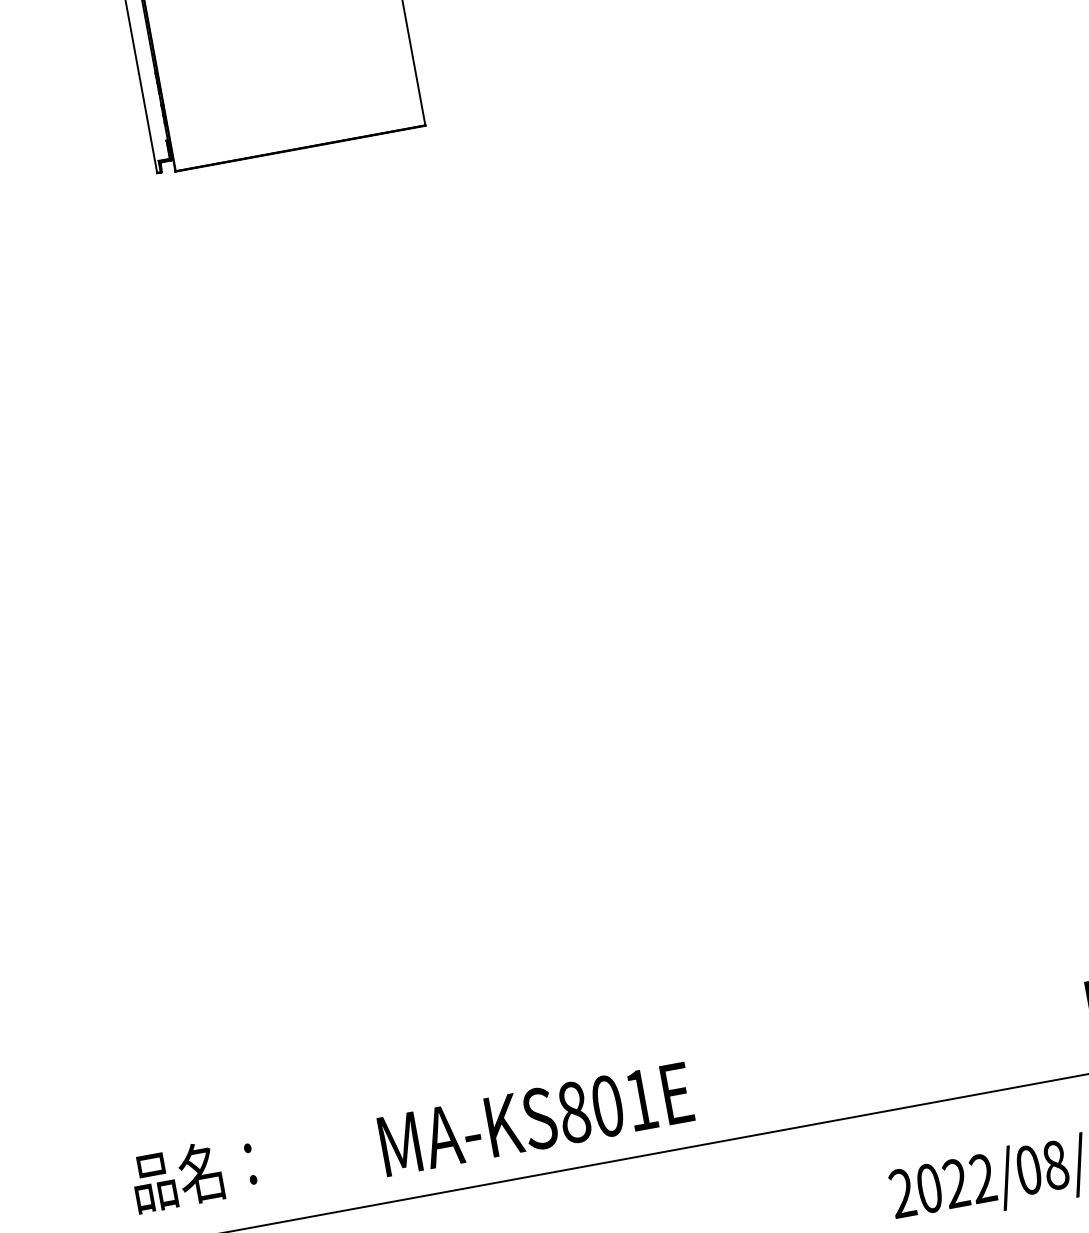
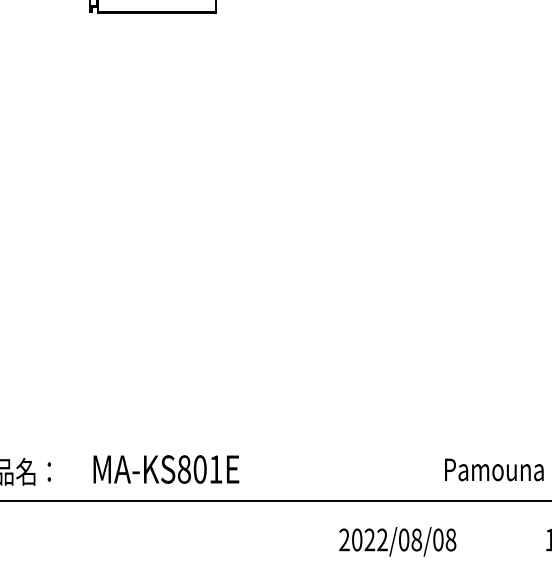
text: (536, 1119) -> (166, 469), moved

